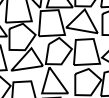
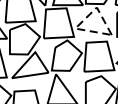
line: (73, 20) -> (83, 20), solid -> dashed

